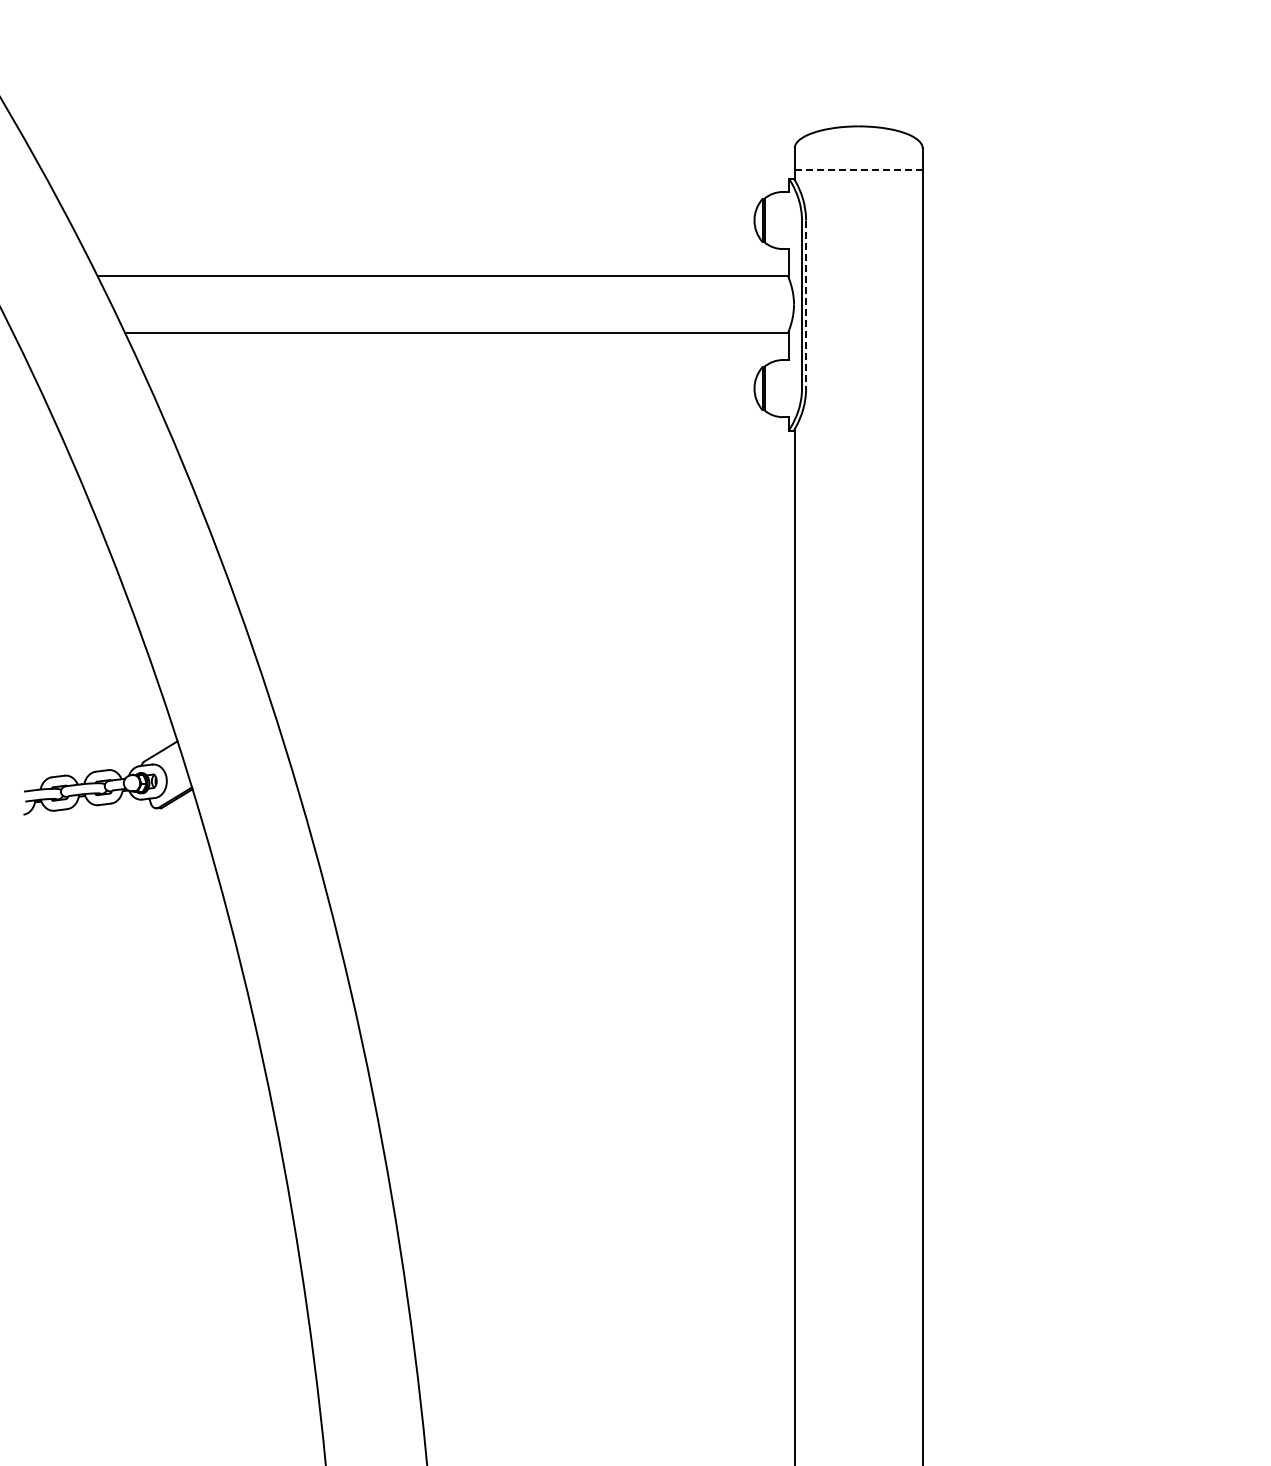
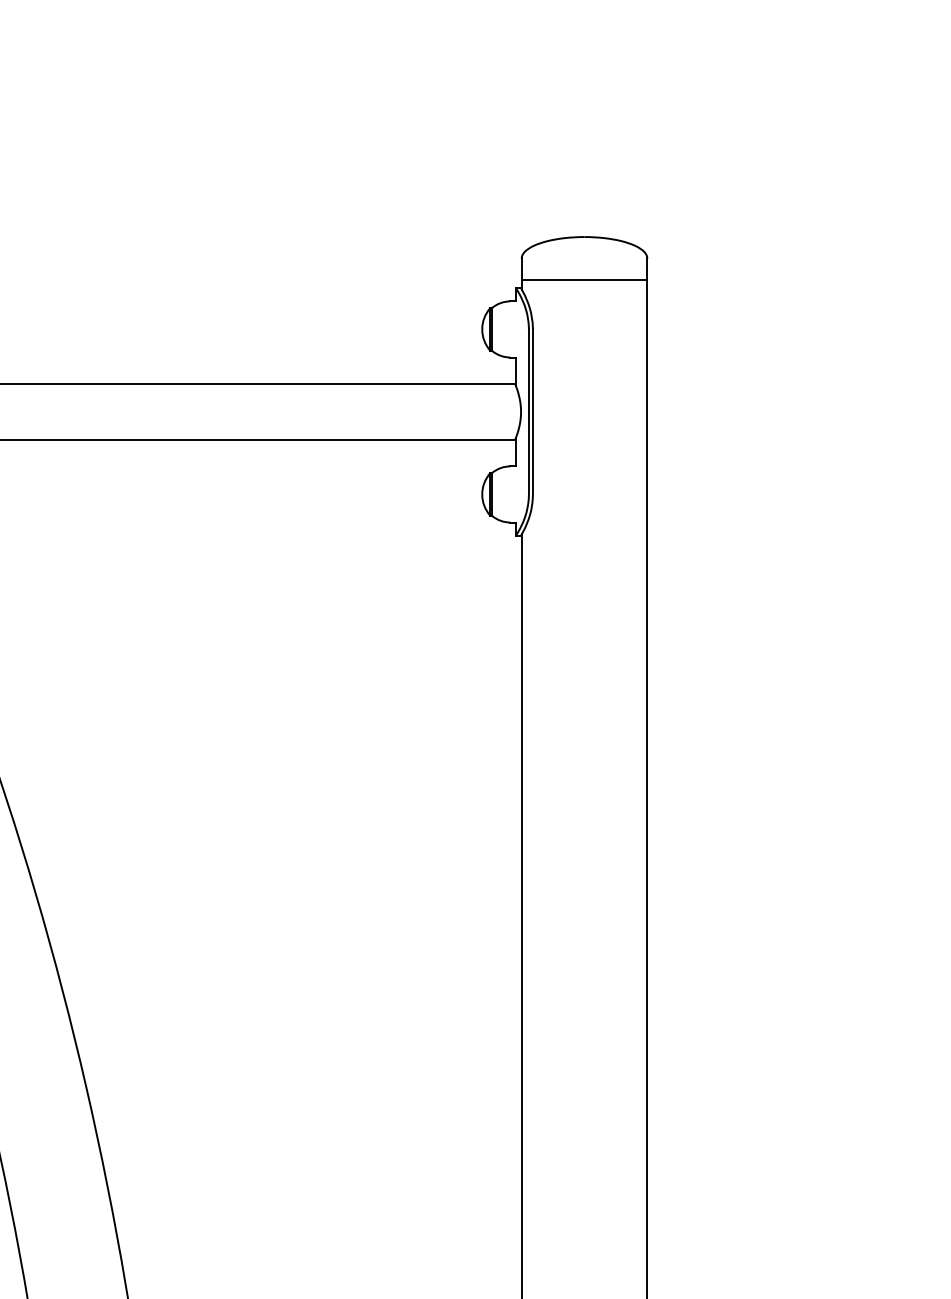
line: (858, 170) -> (584, 280), dashed -> solid
line: (806, 305) -> (533, 412), dashed -> solid

